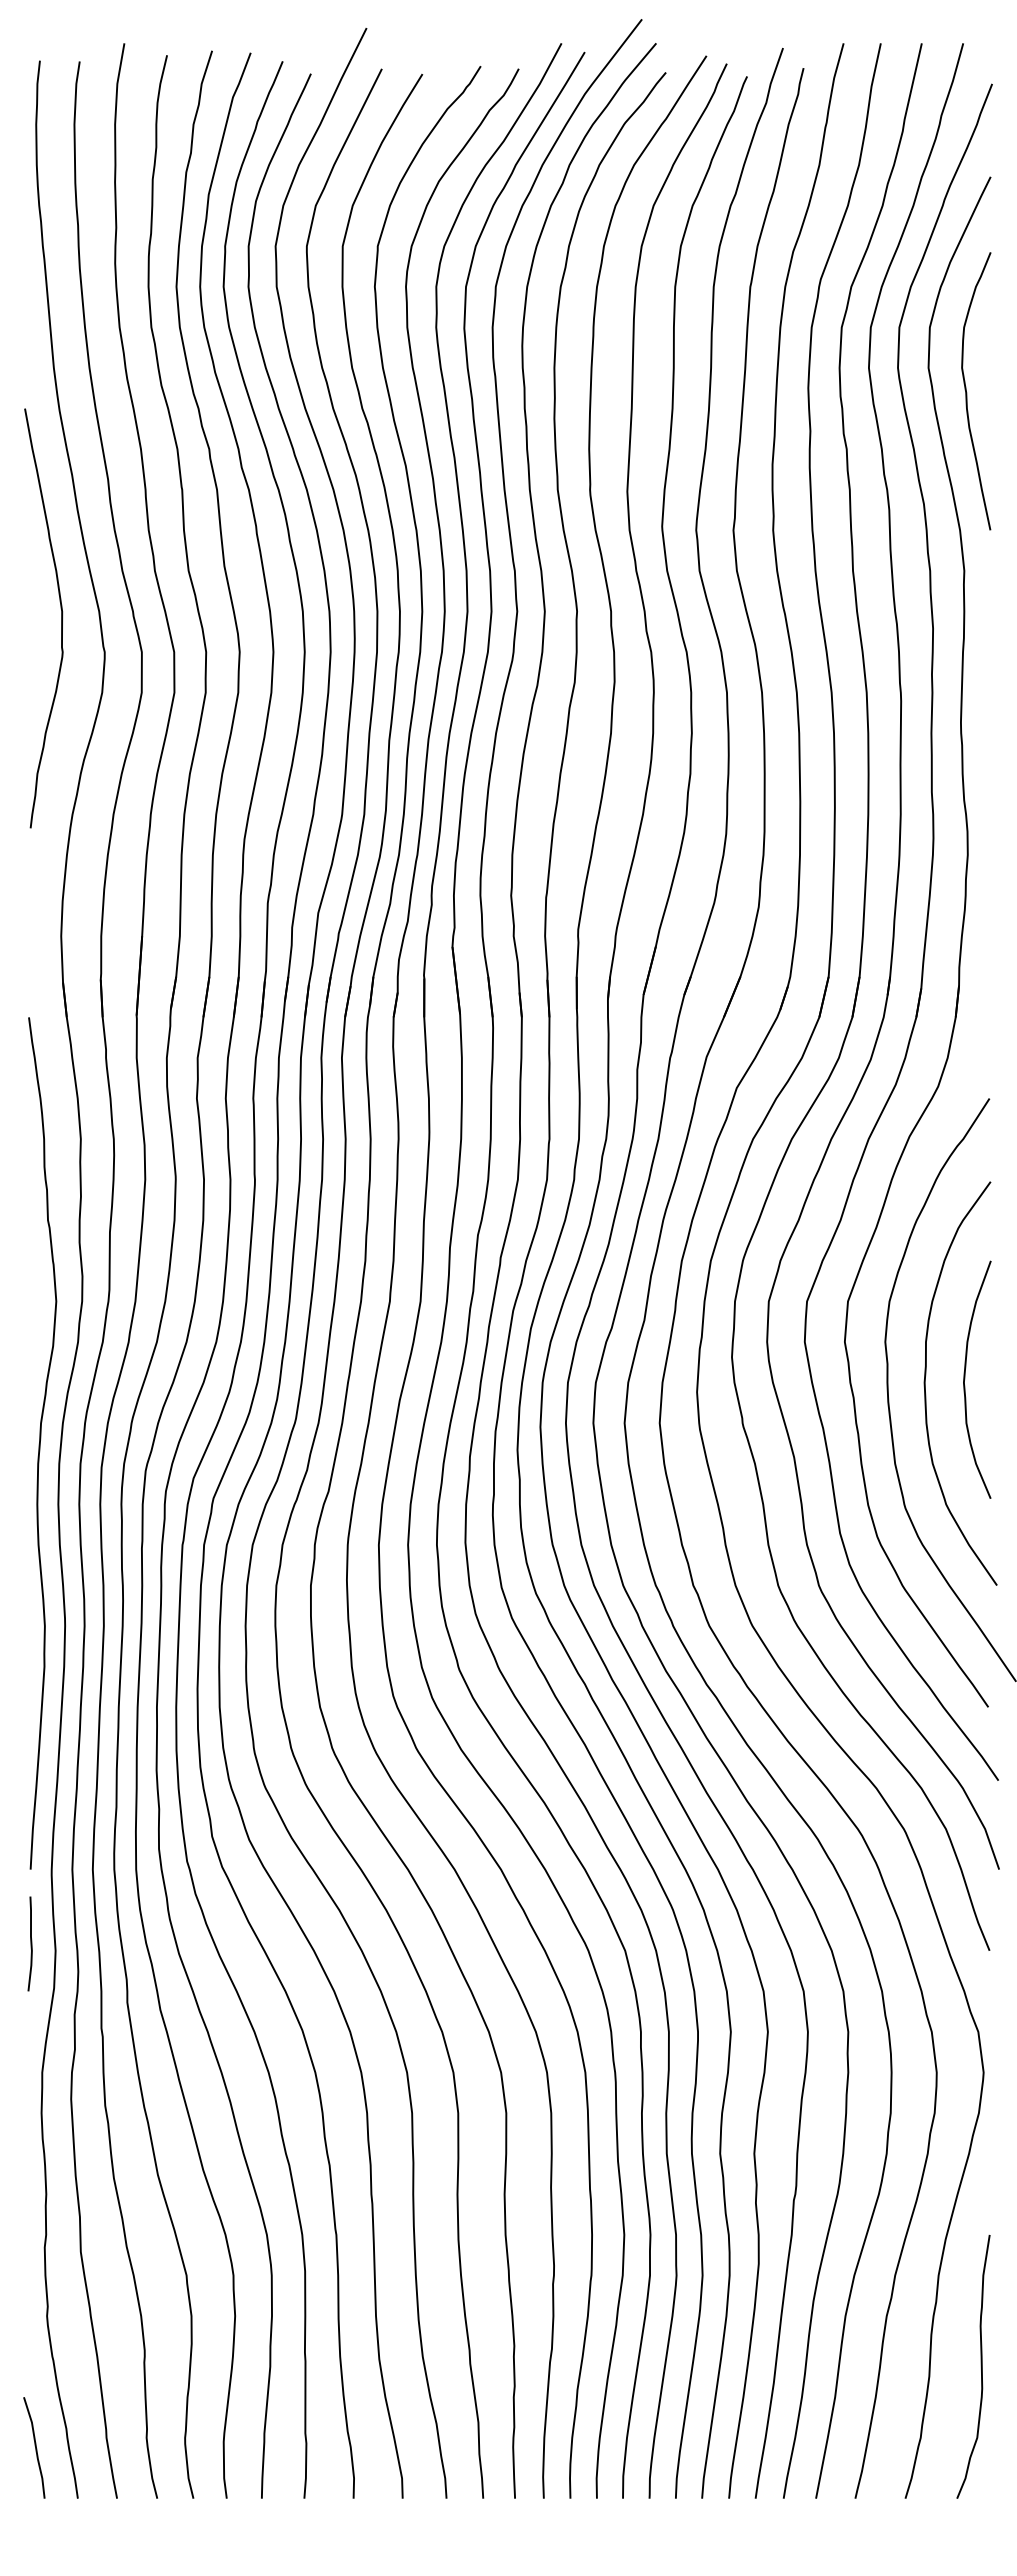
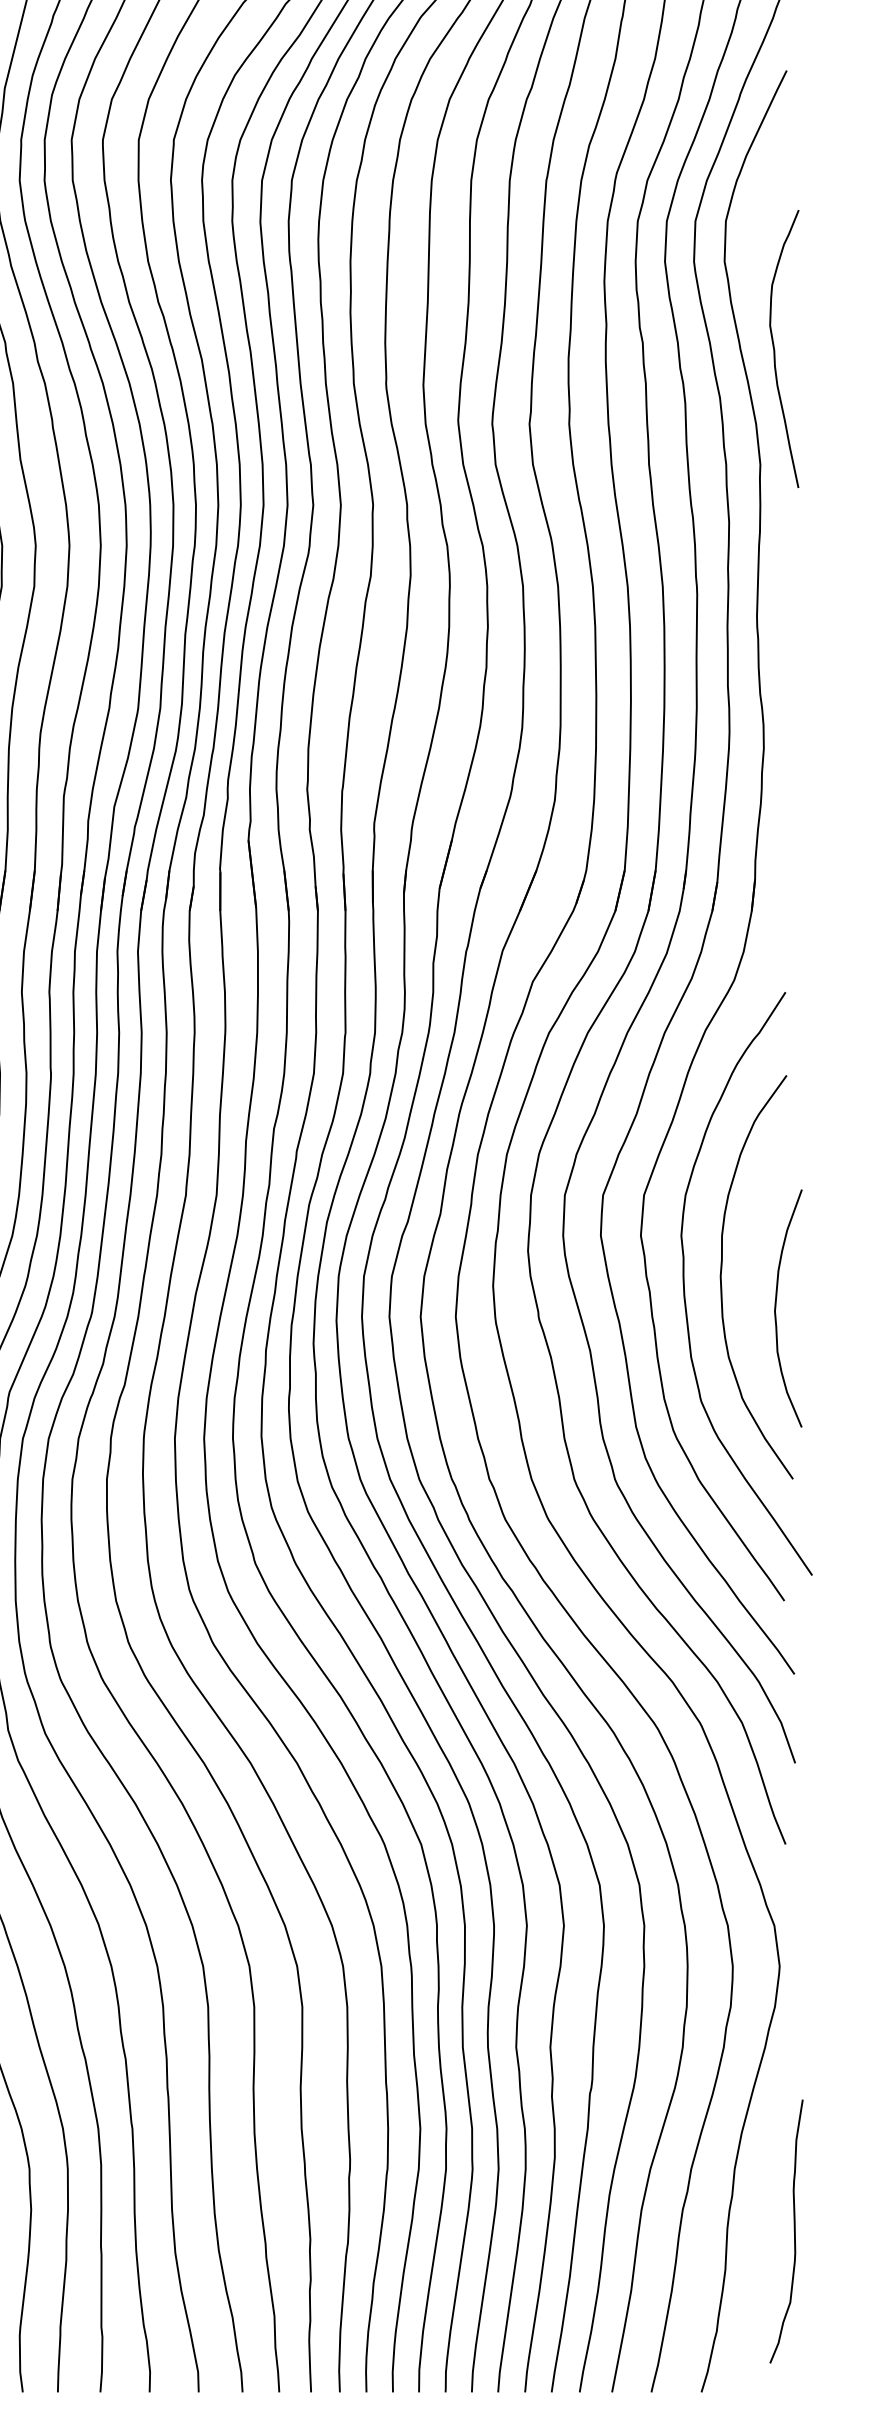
curve: (967, 392) -> (775, 350), moved
curve: (965, 1379) -> (776, 1308), moved
curve: (980, 2366) -> (793, 2231), moved

